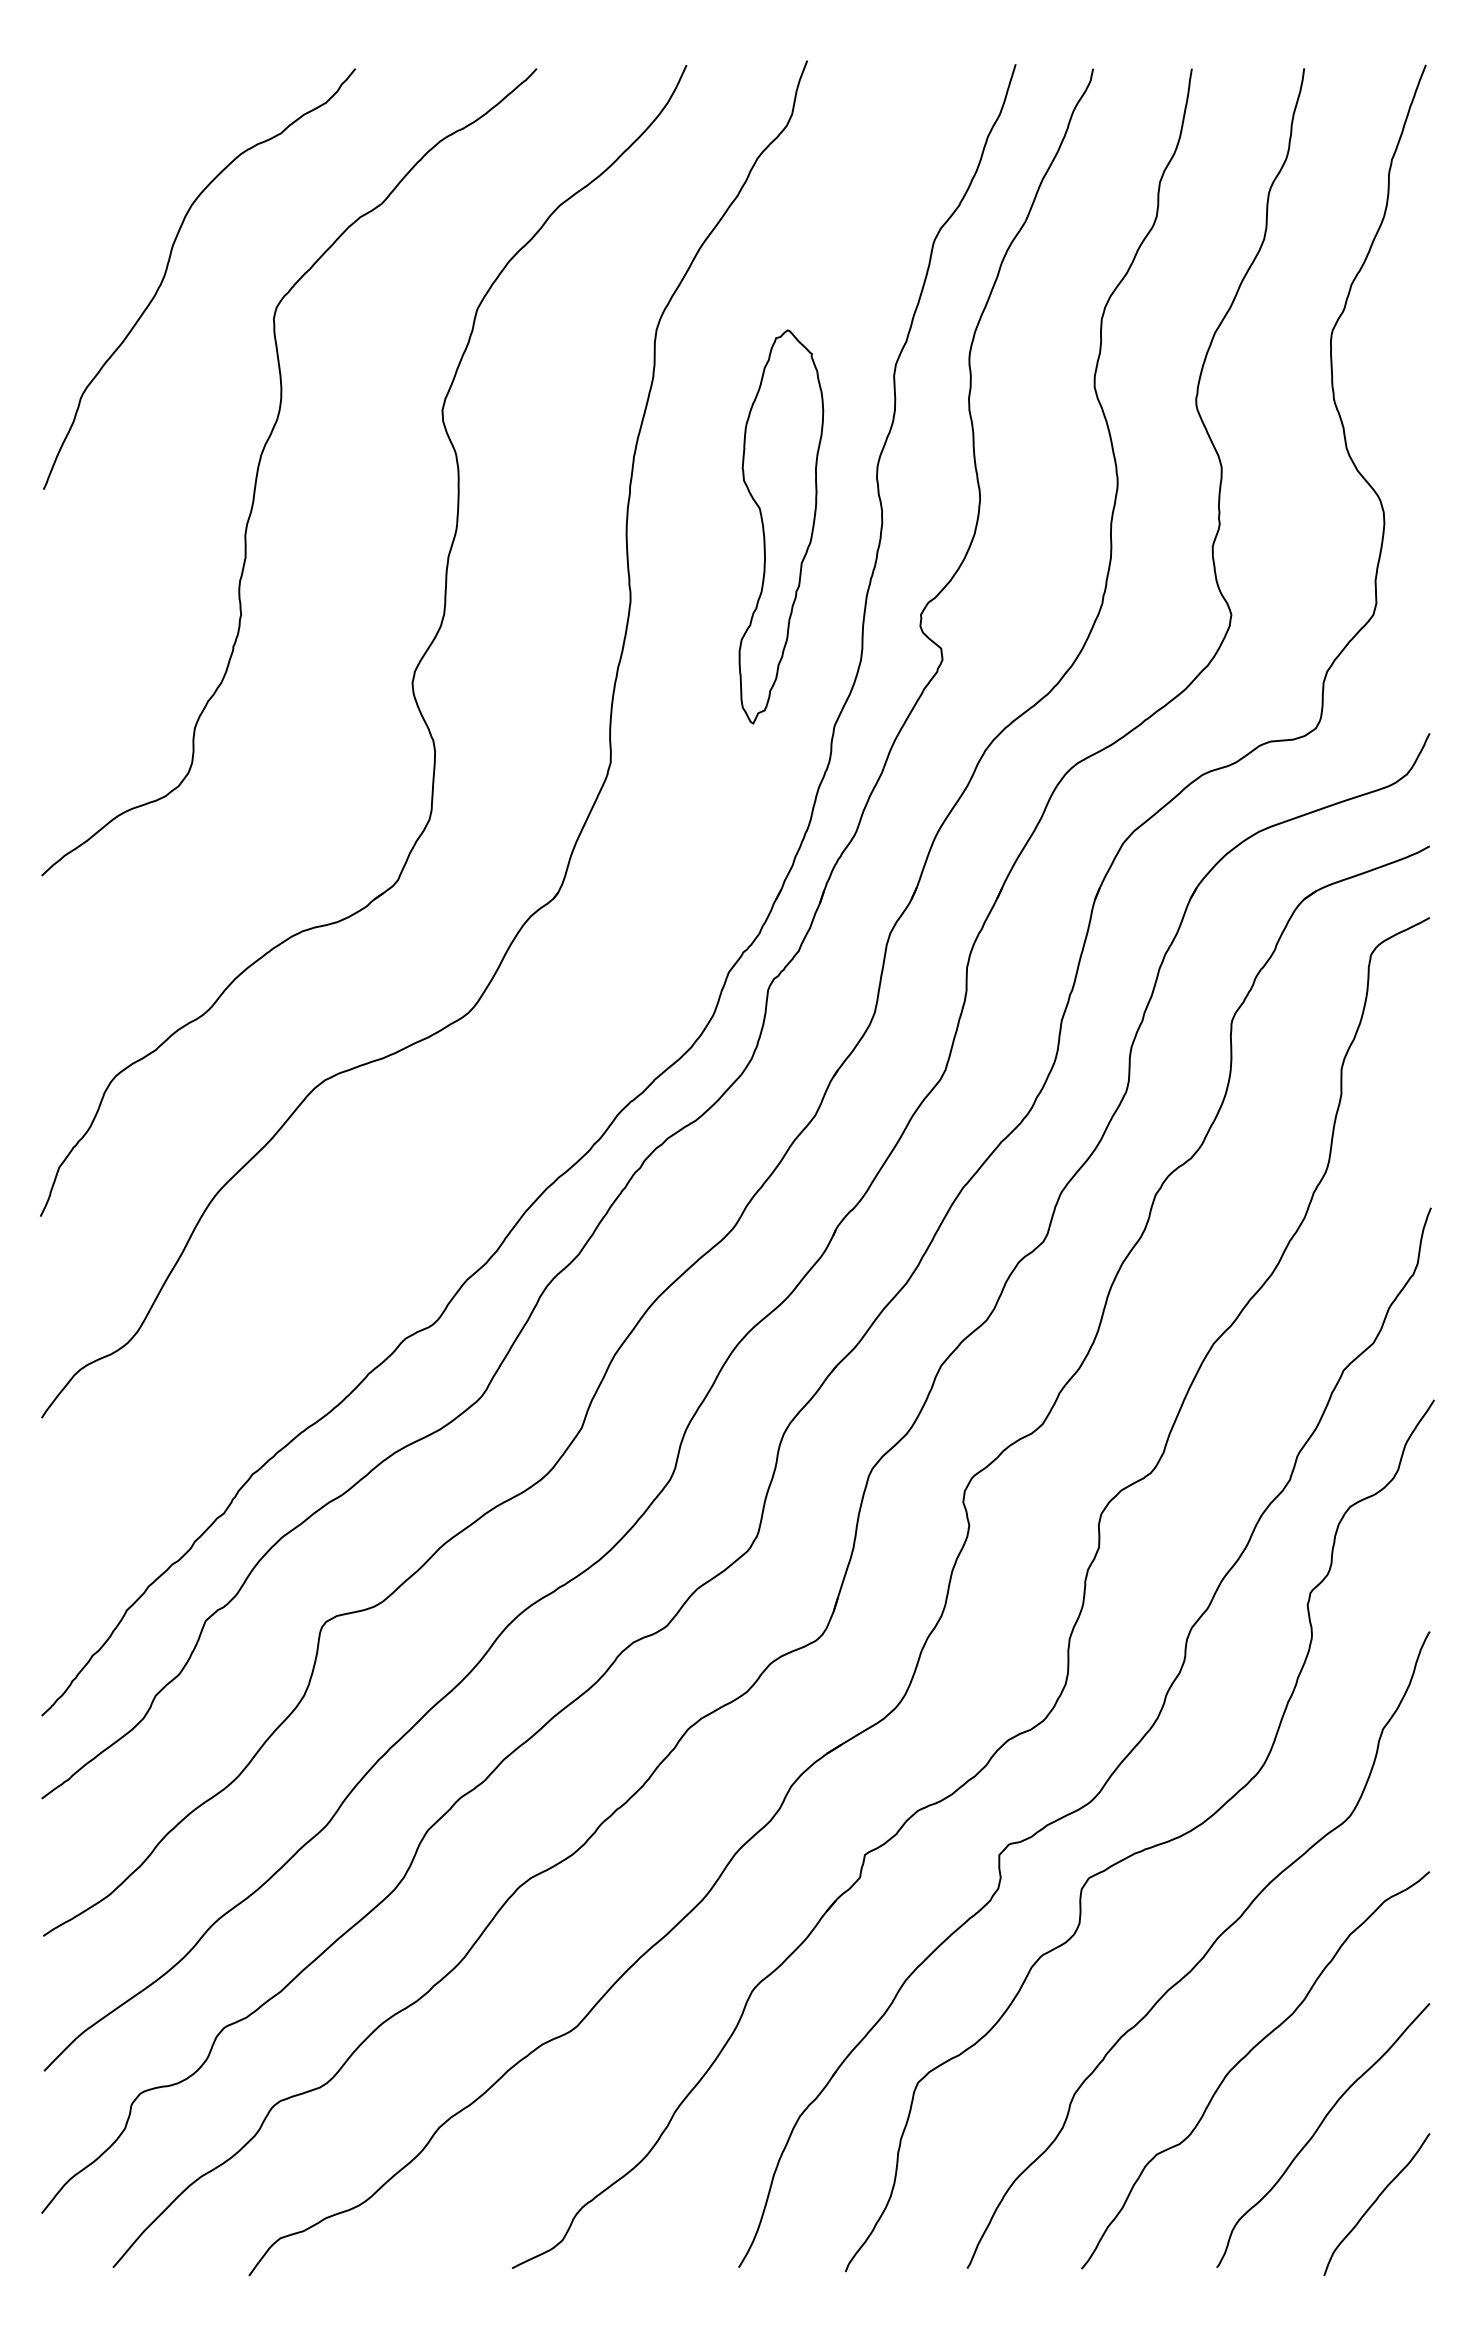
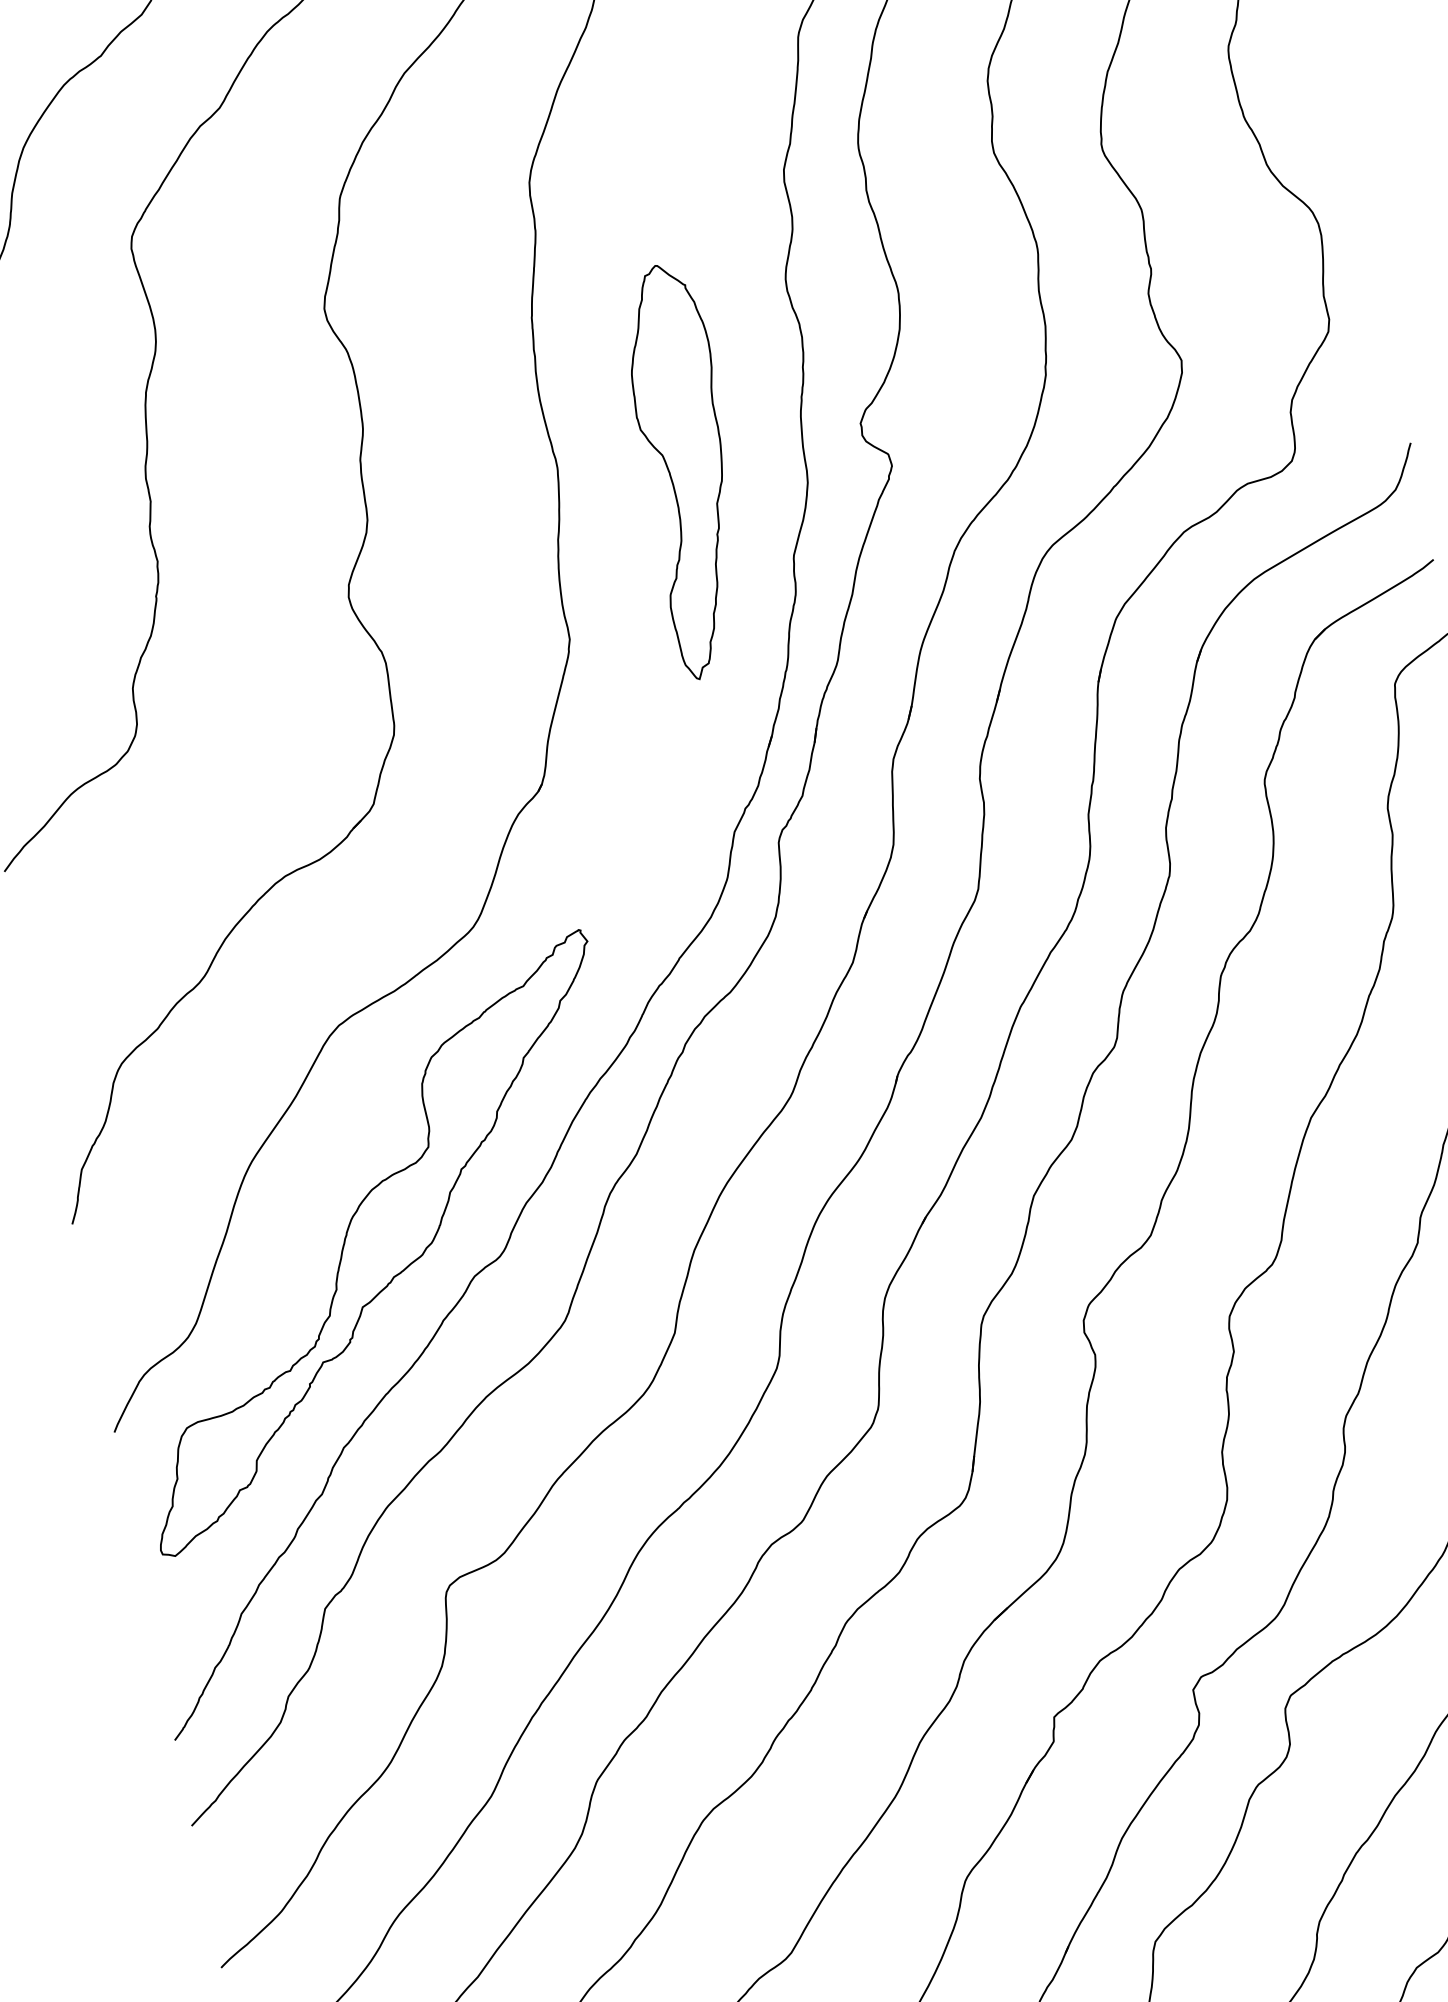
part: (781, 526) -> (688, 469), moved
part: (317, 1289) -> (373, 1243), added

